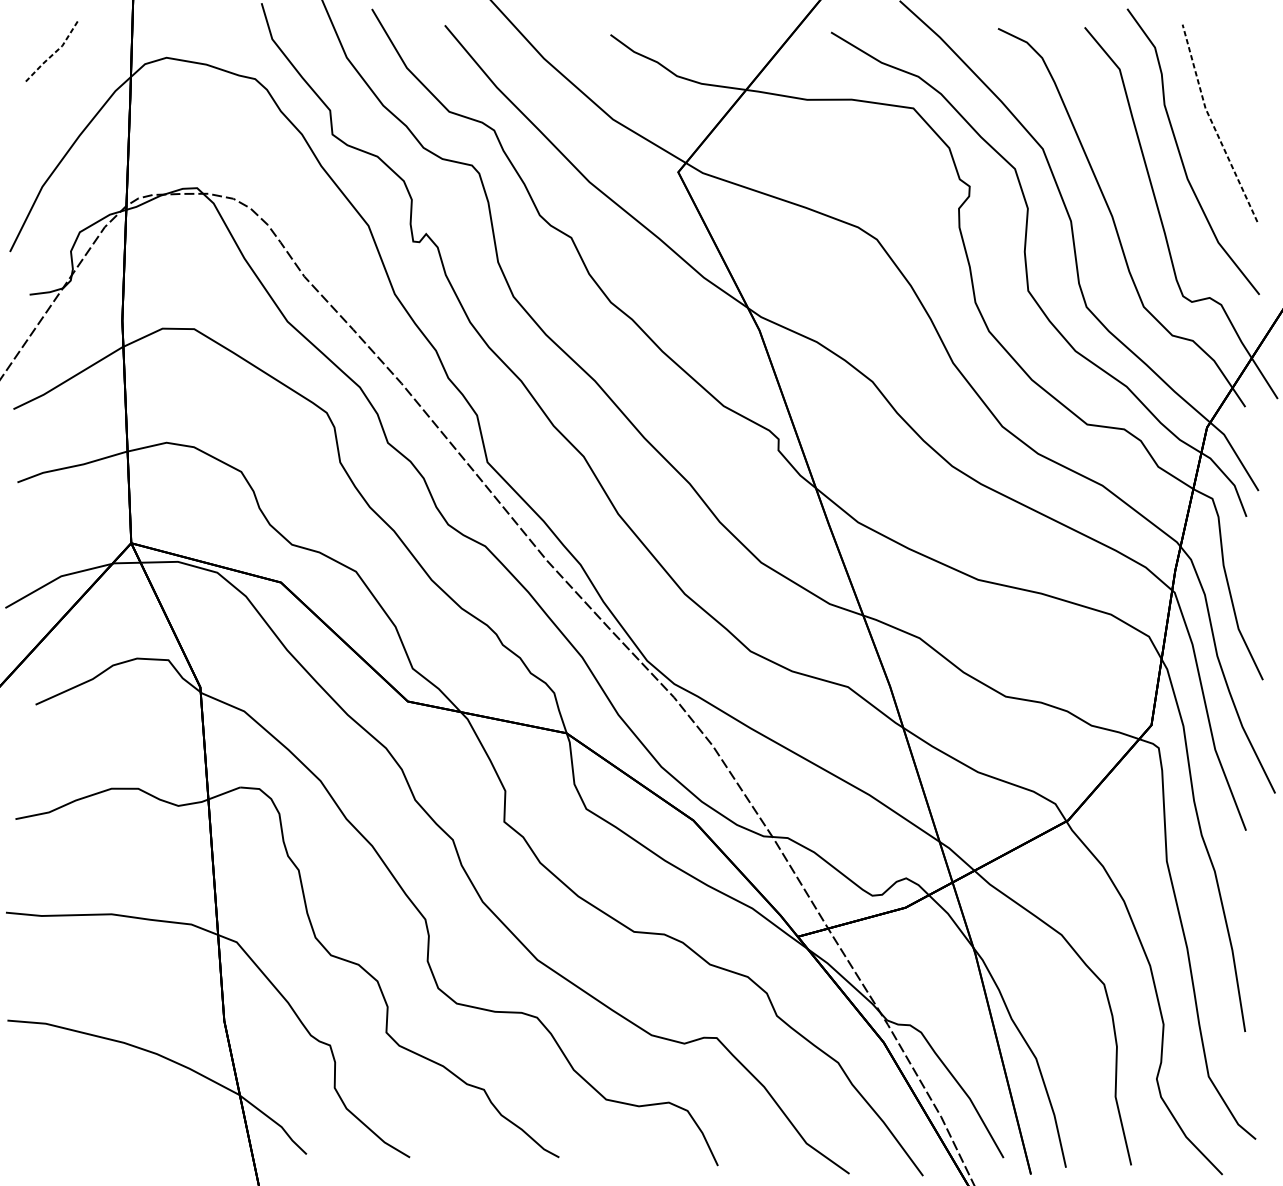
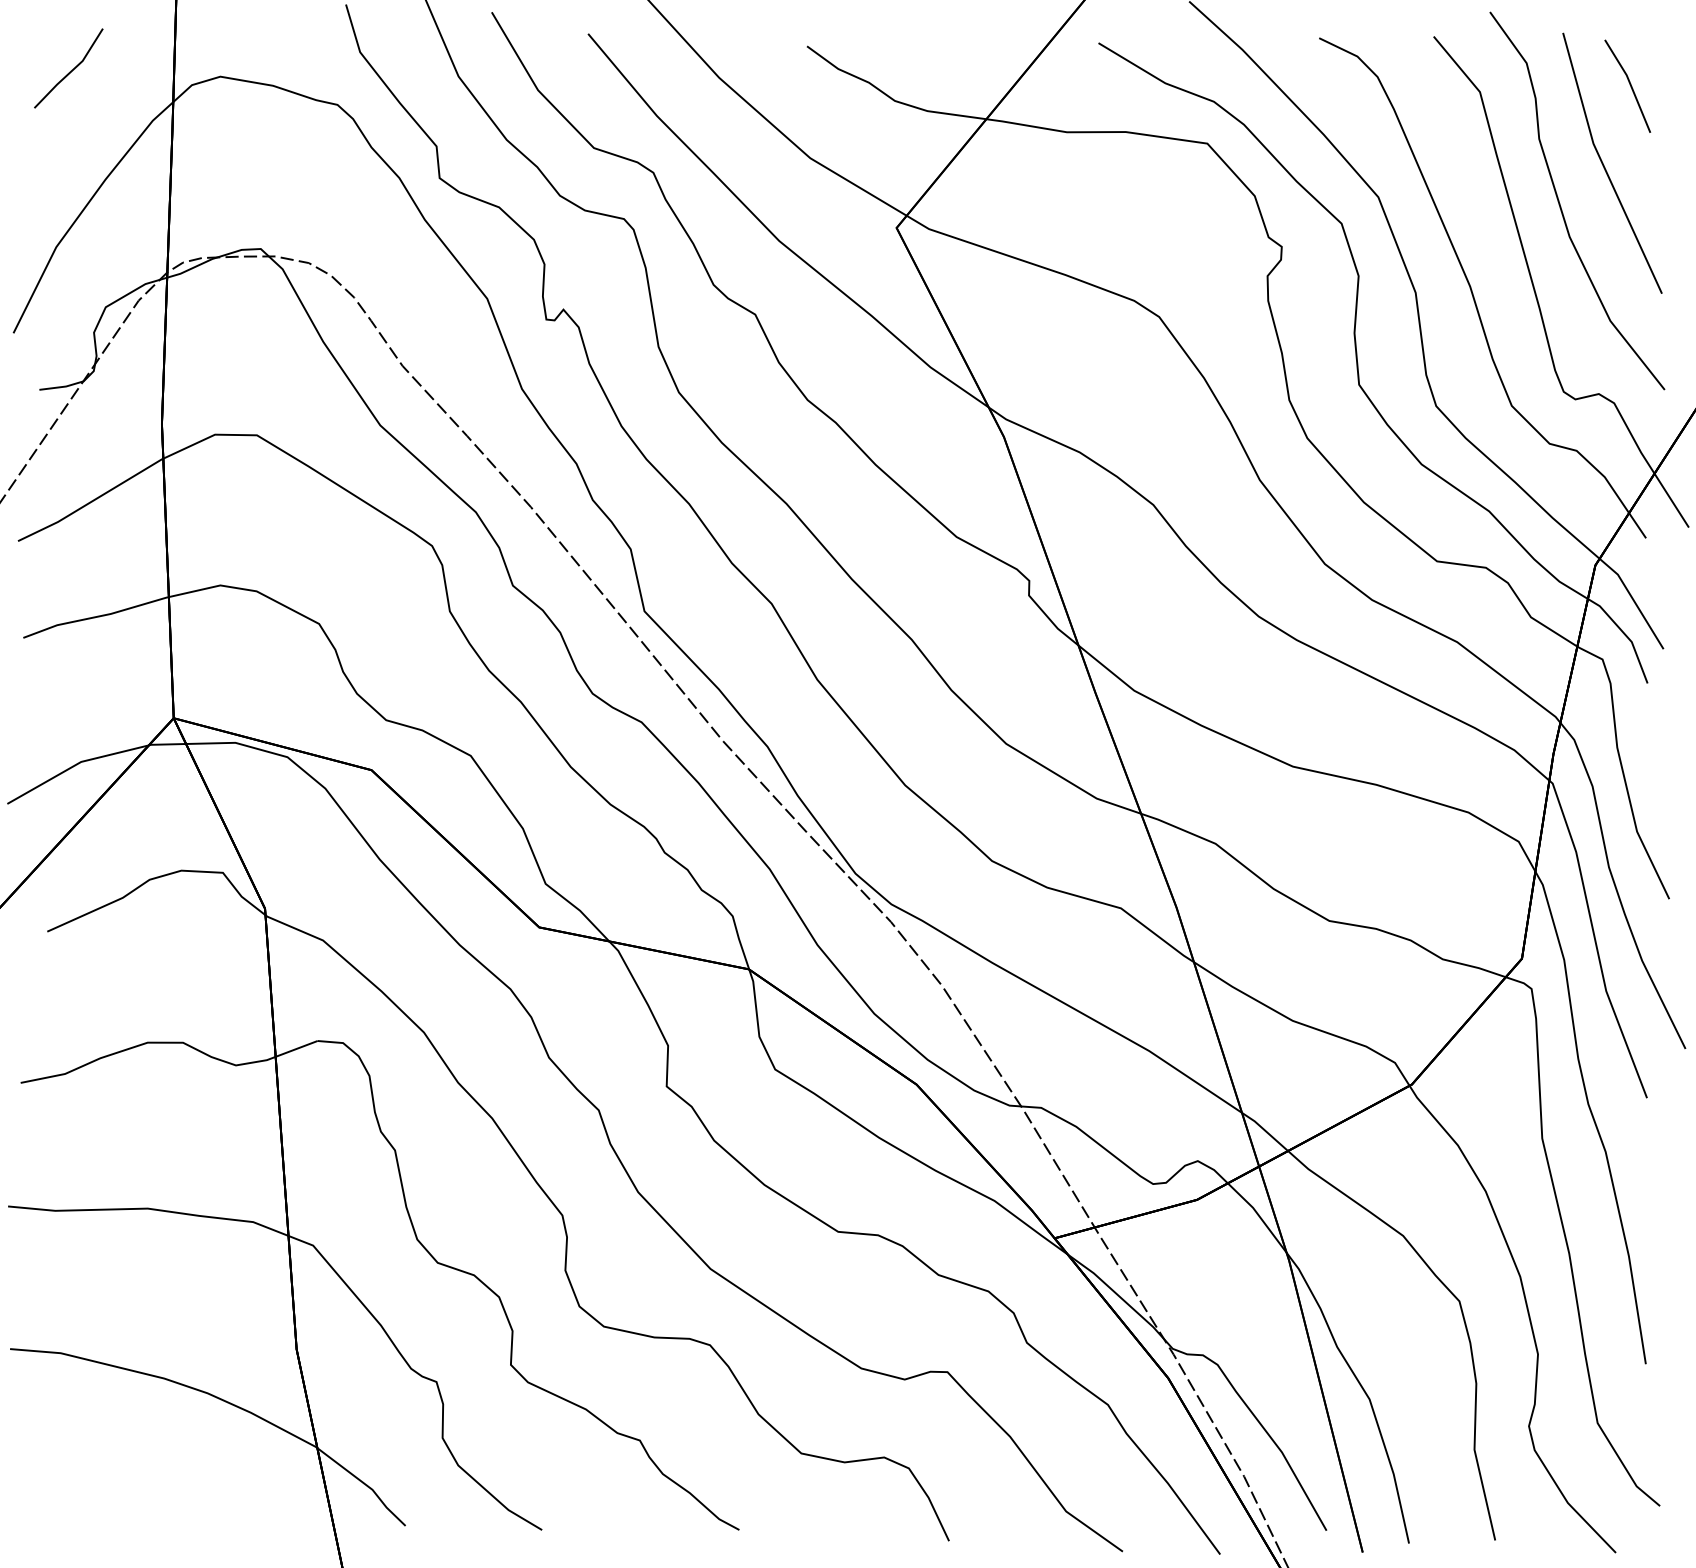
line: (53, 53) -> (71, 71), dashed -> solid
line: (1232, 63) -> (1629, 84), added
line: (1213, 124) -> (1603, 165), dashed -> solid

